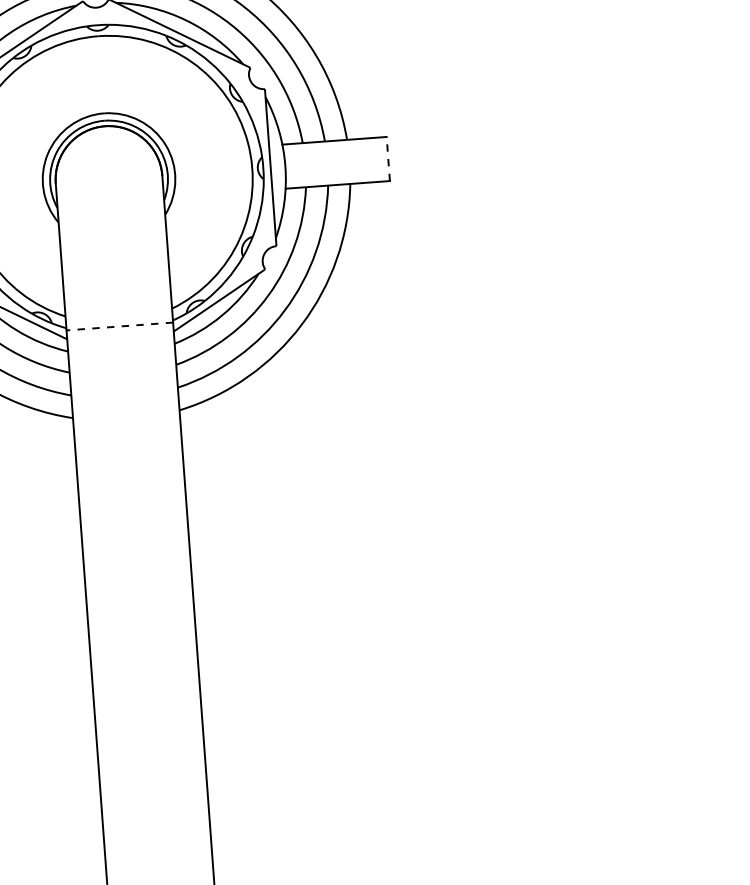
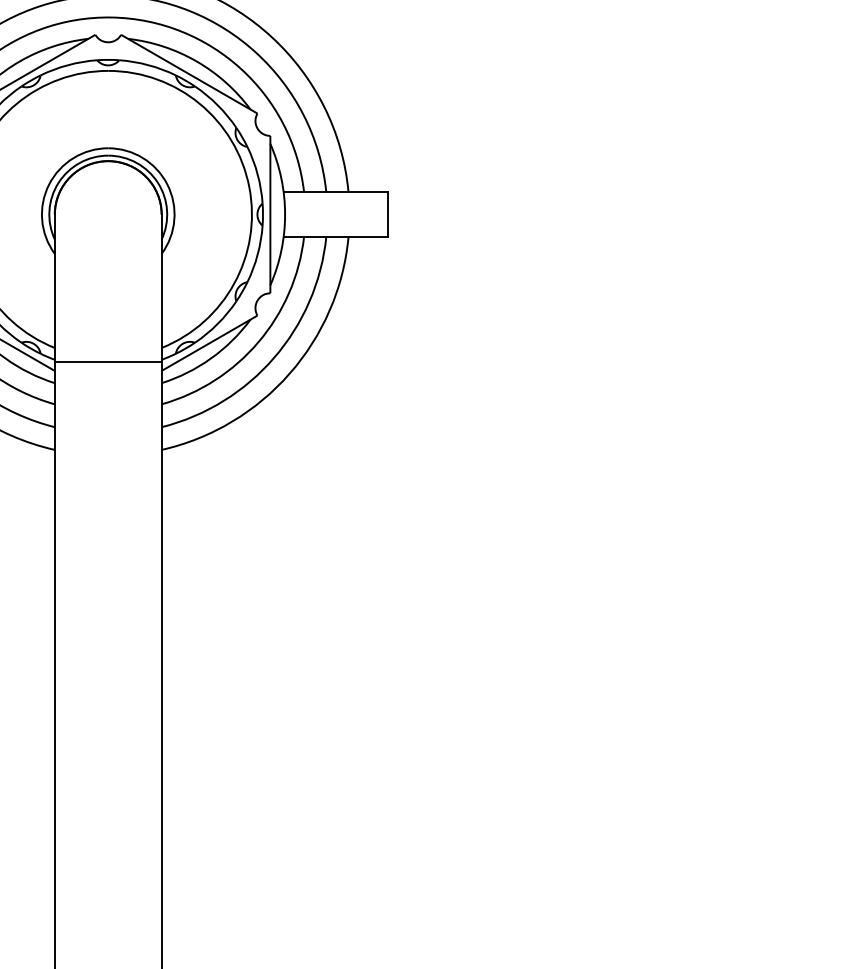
line: (388, 158) -> (388, 214), dashed -> solid
line: (119, 326) -> (107, 361), dashed -> solid

